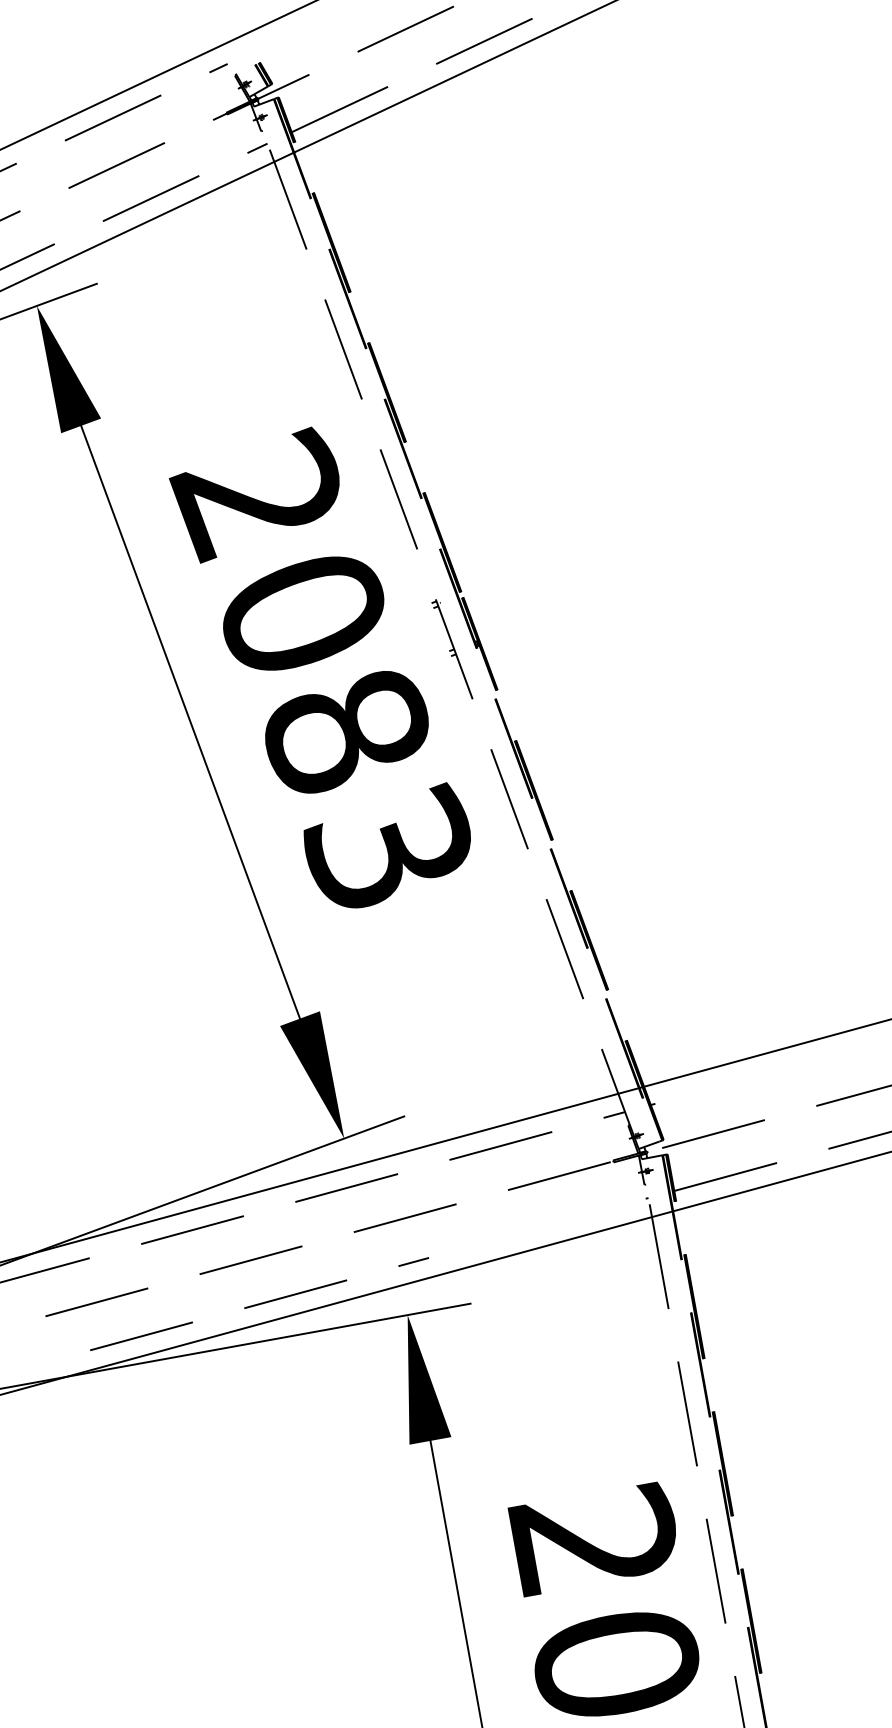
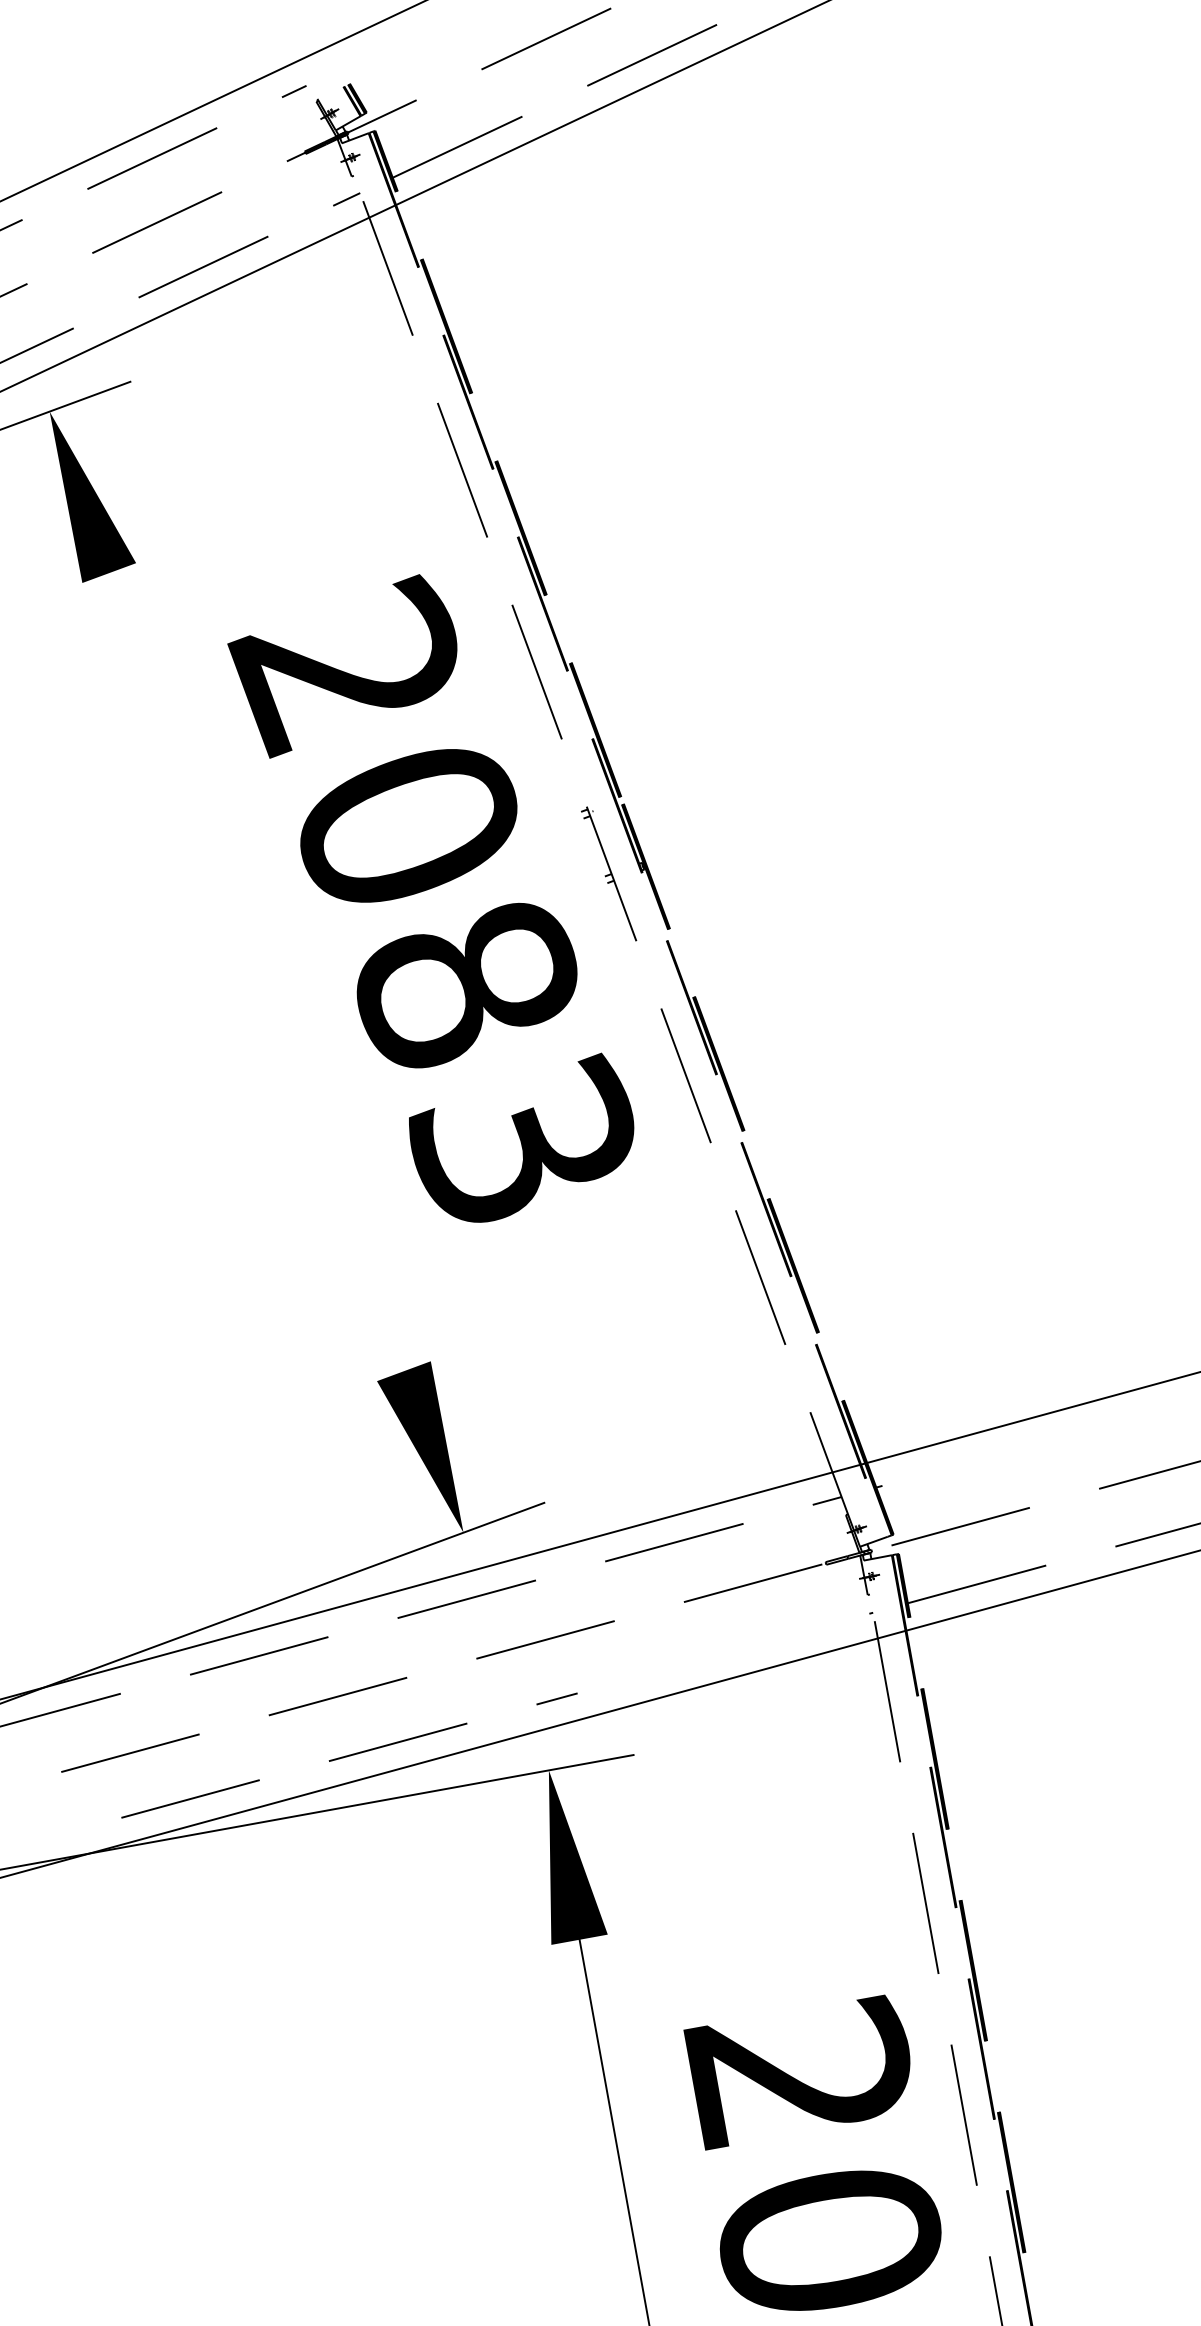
line: (190, 722) -> (256, 972), removed

